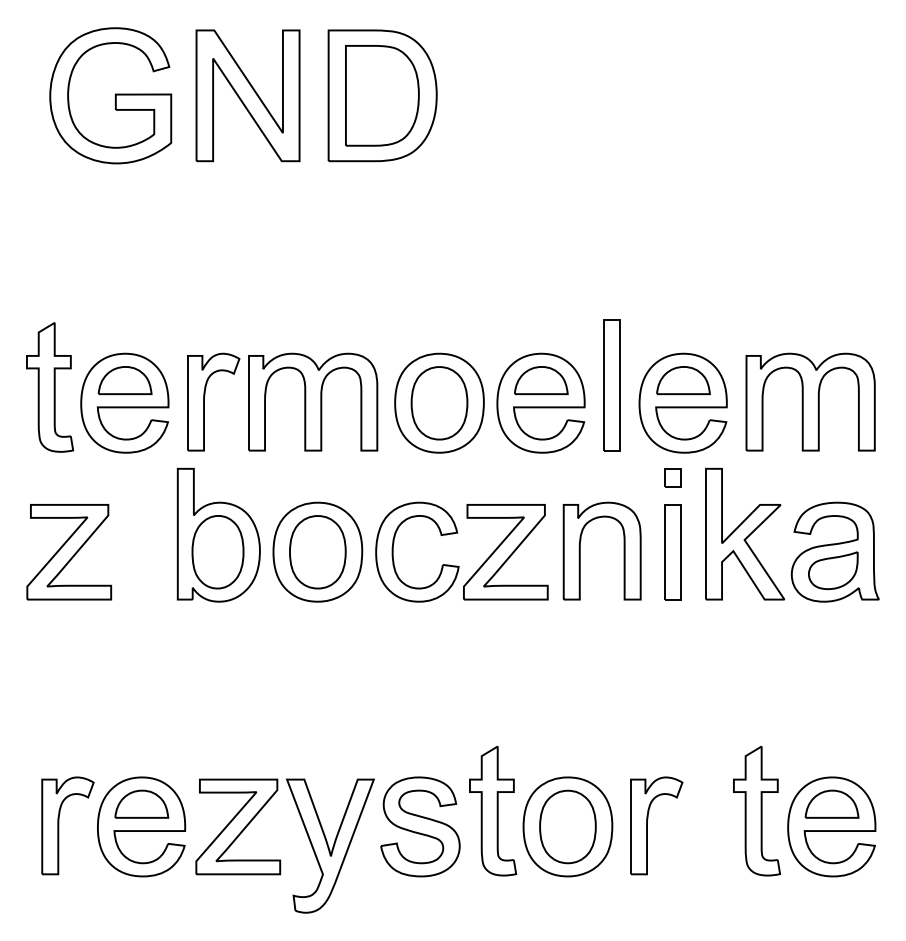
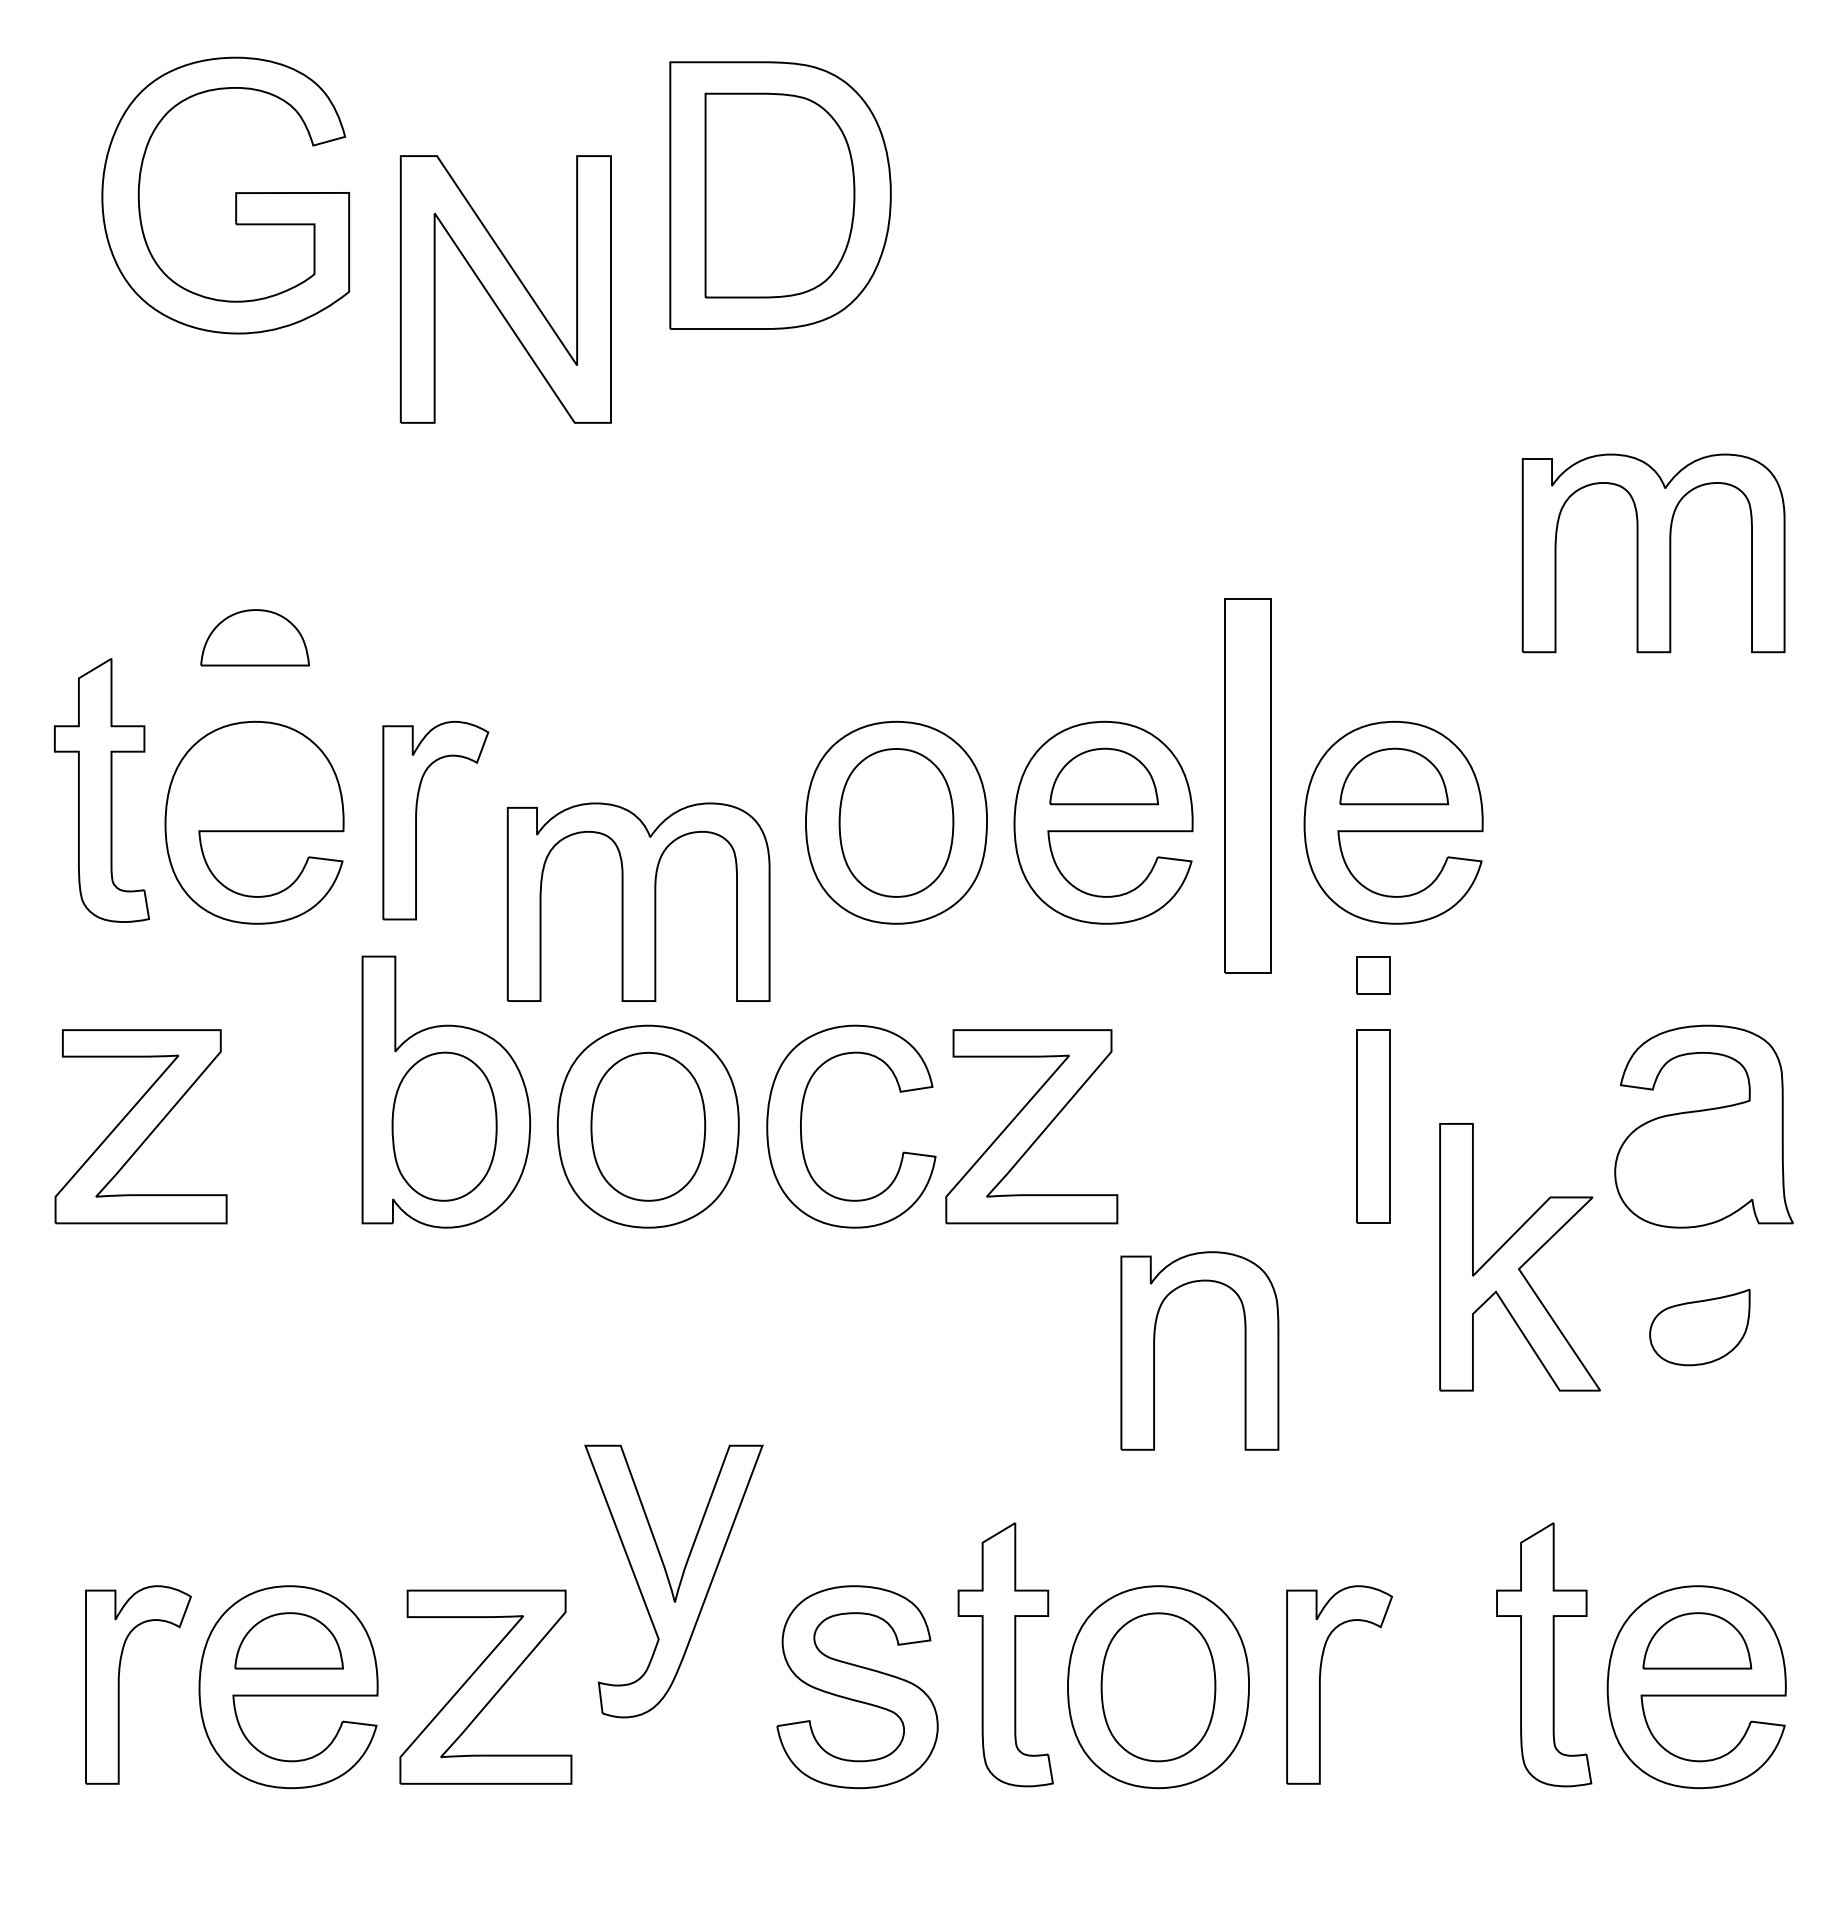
part: (247, 95) -> (504, 288), moved
part: (124, 380) -> (253, 637), moved
part: (611, 385) -> (1247, 786), size x1.4
part: (313, 401) -> (639, 900), moved
part: (810, 401) -> (1653, 551), moved
part: (744, 533) -> (1518, 1255), moved
part: (580, 550) -> (1155, 1349), moved
part: (833, 570) -> (1700, 1327), moved
part: (330, 845) -> (674, 1580), moved

